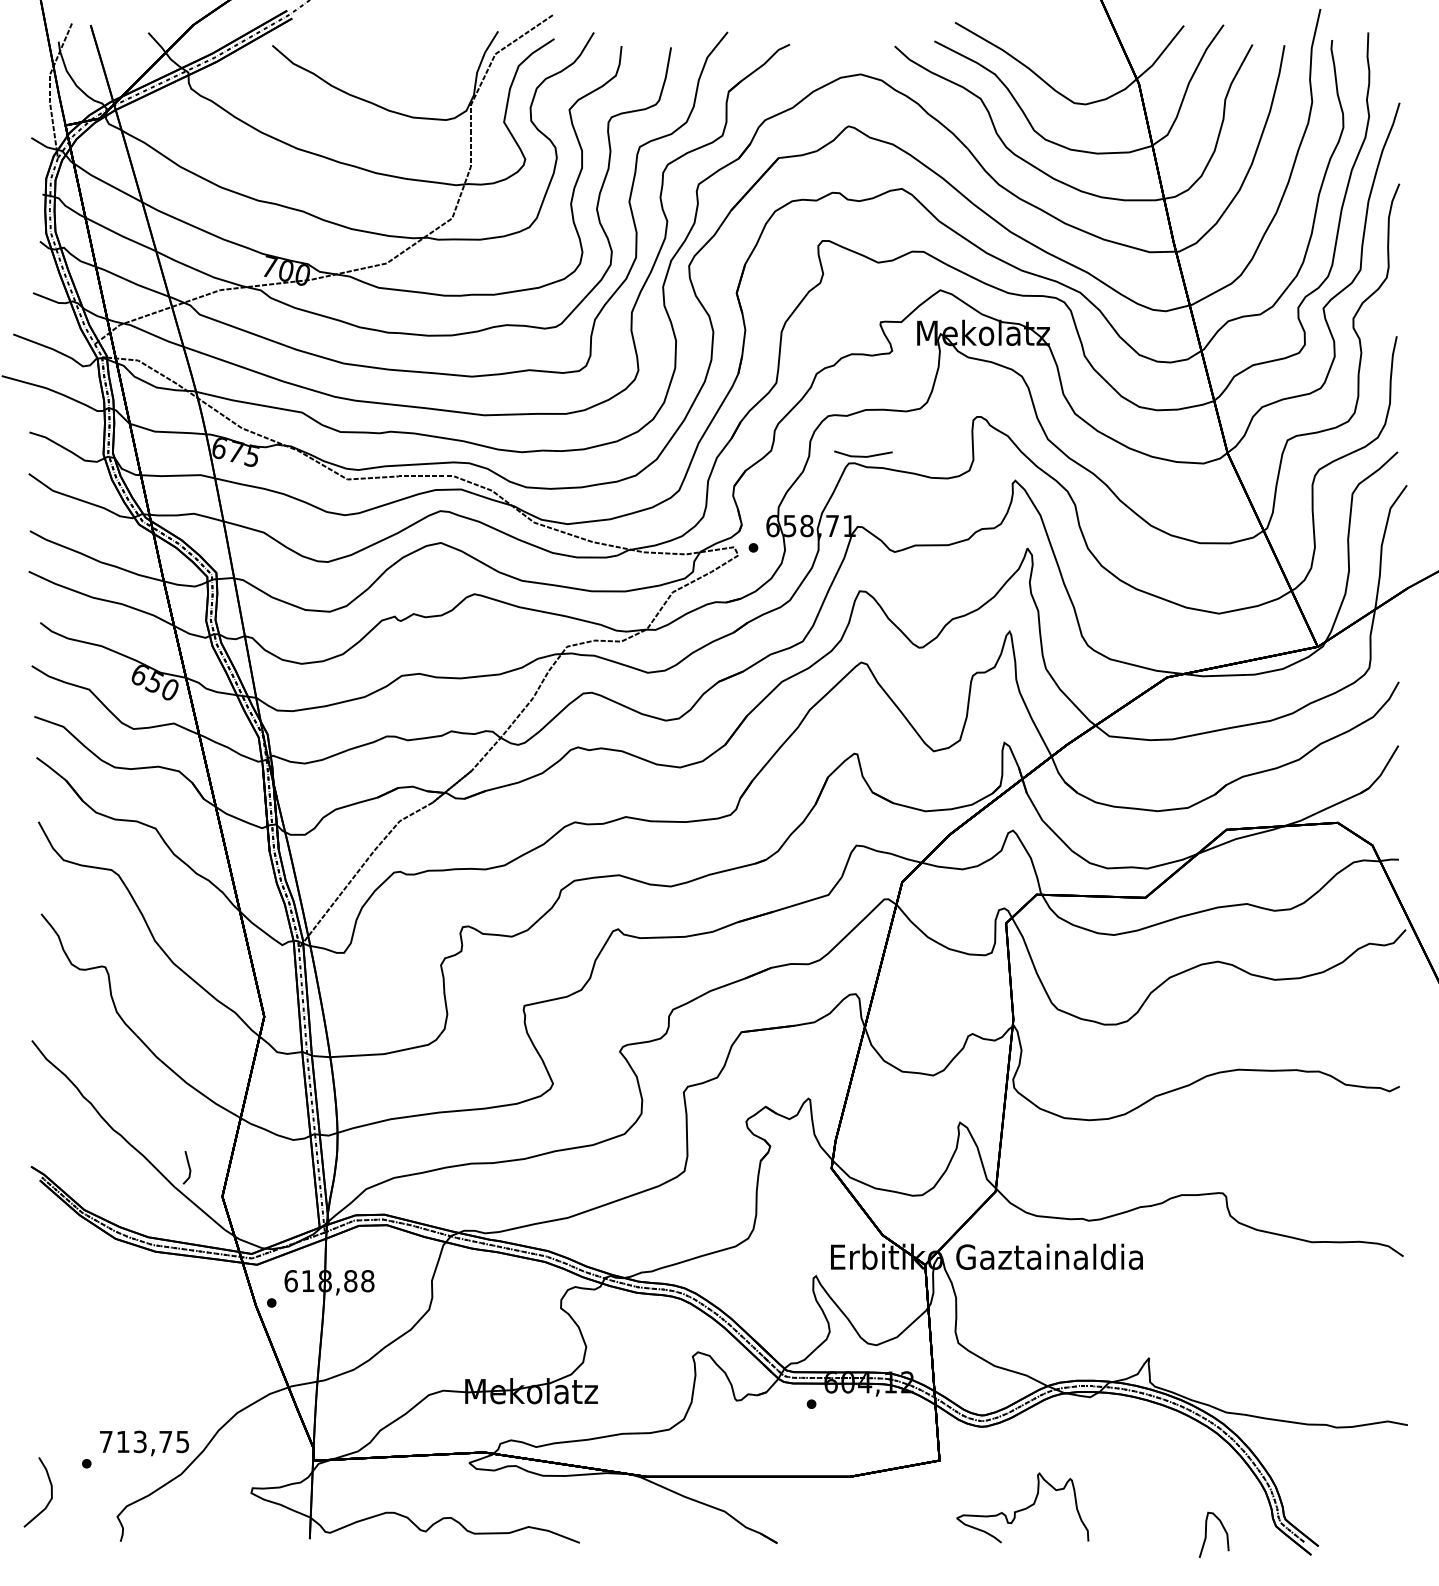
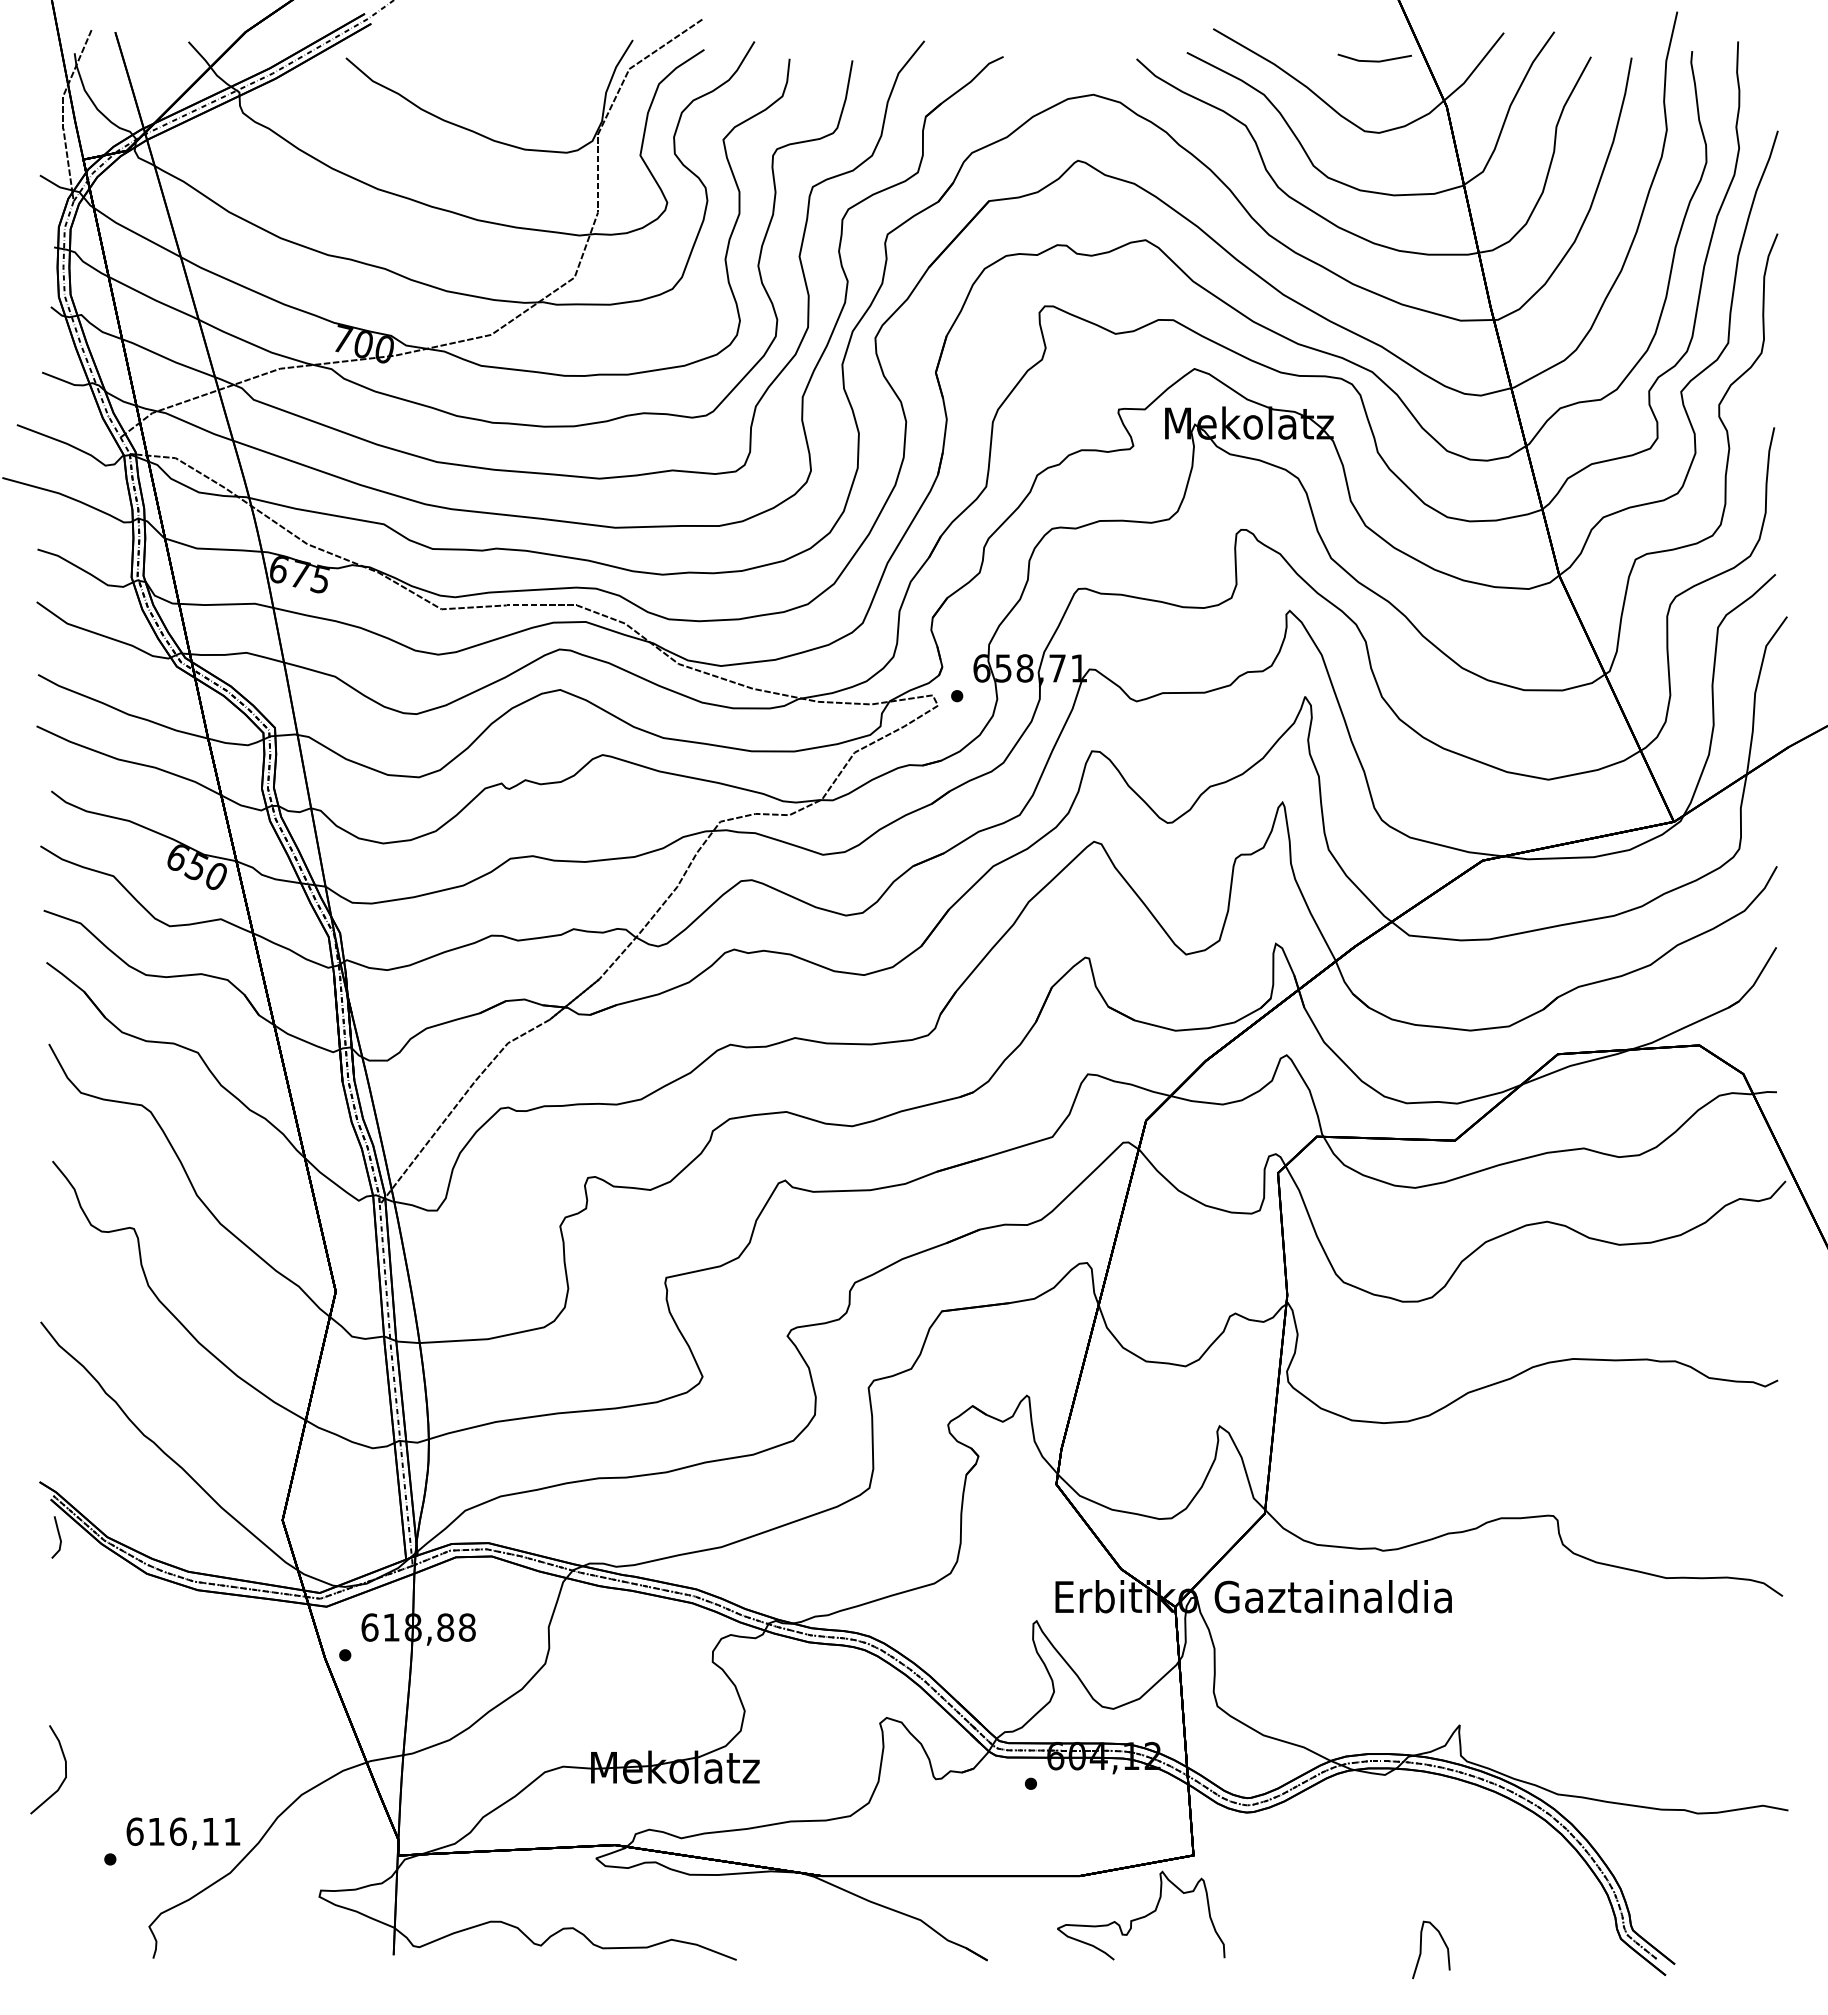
line: (863, 456) -> (1374, 60), moved
line: (188, 1166) -> (58, 1536), moved
text: (144, 1441) -> (183, 1831), 713,75 -> 616,11
curve: (51, 1492) -> (65, 1769), moved
curve: (1023, 1508) -> (1141, 1916), moved
curve: (1206, 1534) -> (1421, 1949), moved

